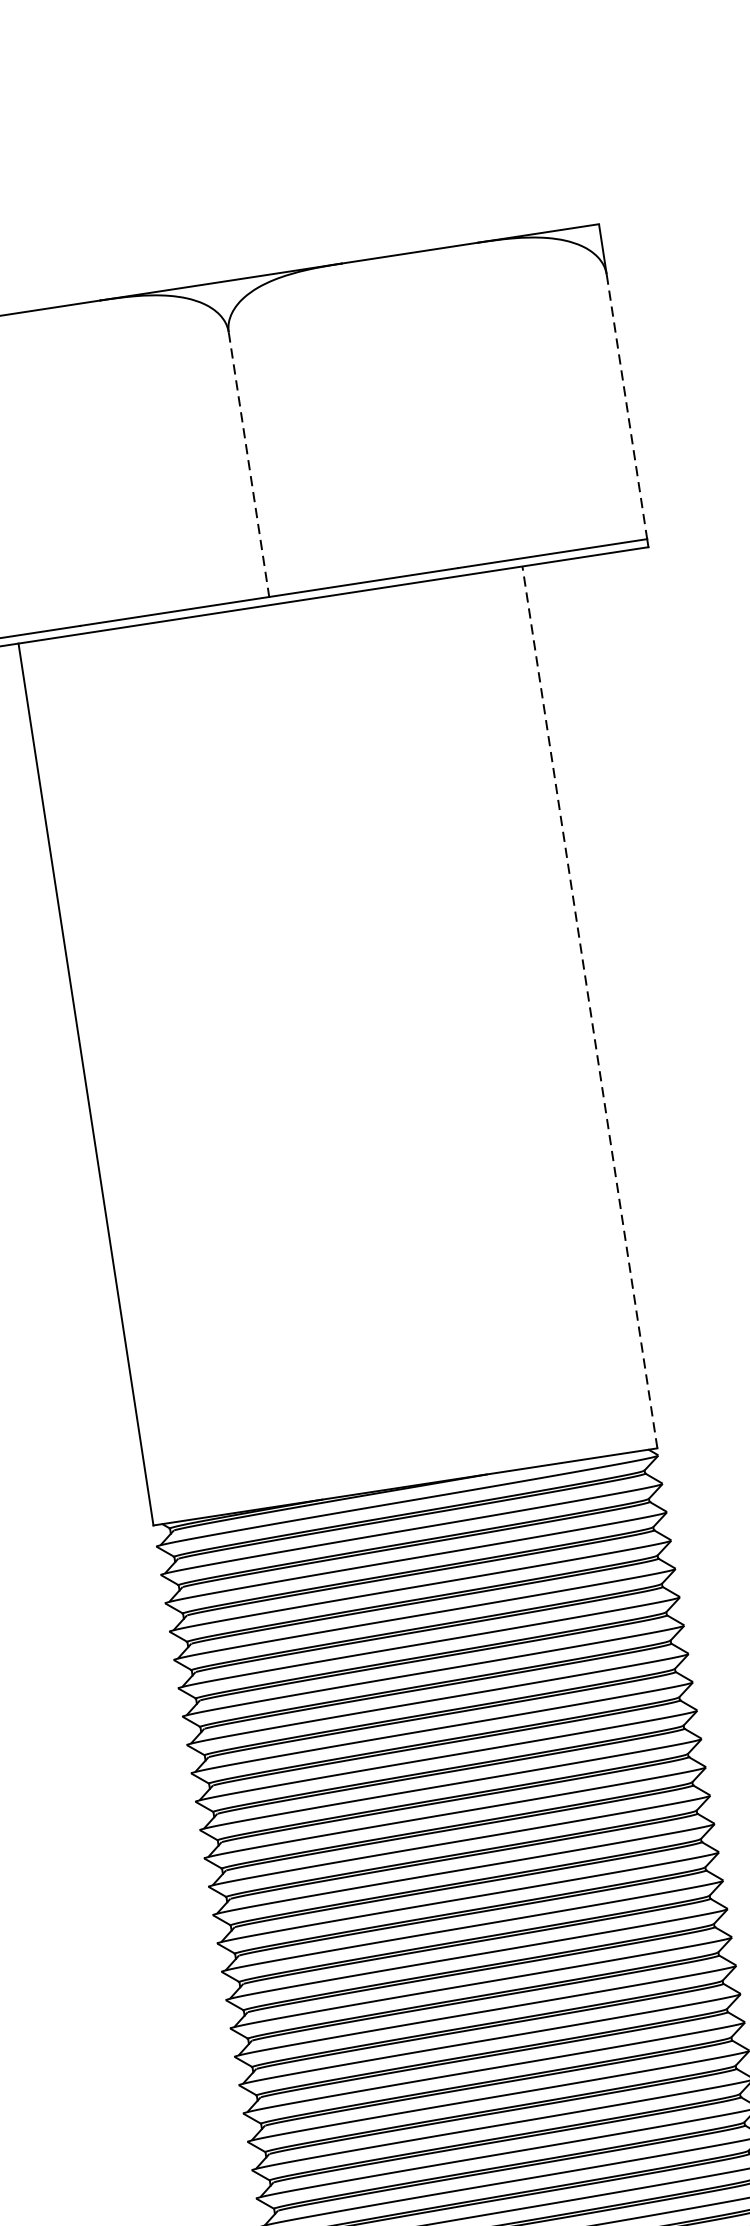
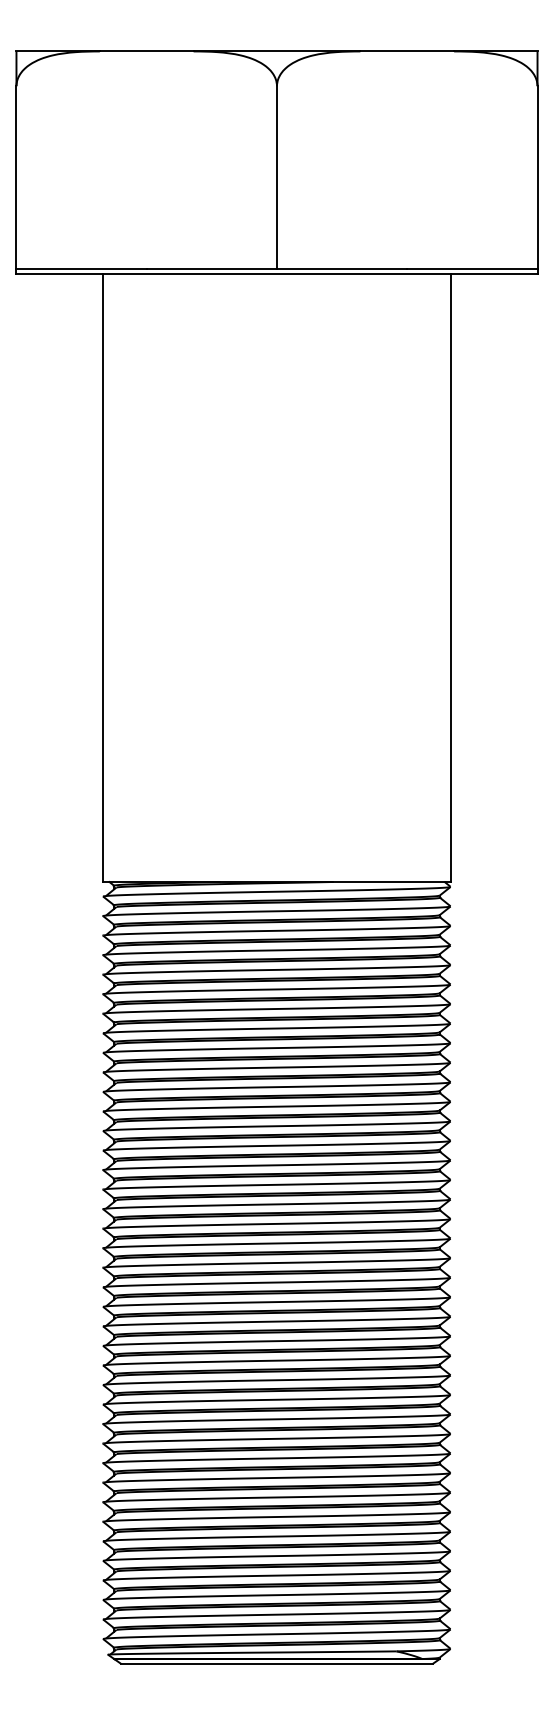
line: (626, 407) -> (537, 177), dashed -> solid
line: (248, 465) -> (276, 177), dashed -> solid
line: (589, 1008) -> (450, 578), dashed -> solid

